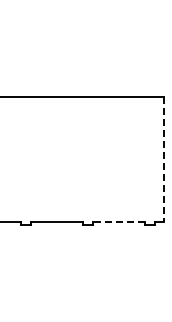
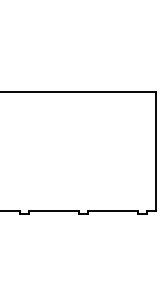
line: (164, 159) -> (155, 151), dashed -> solid
line: (118, 222) -> (112, 211), dashed -> solid

